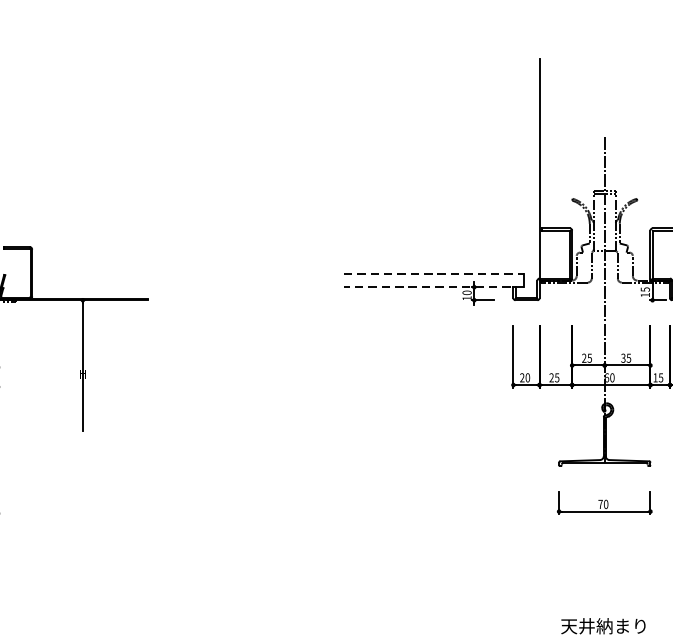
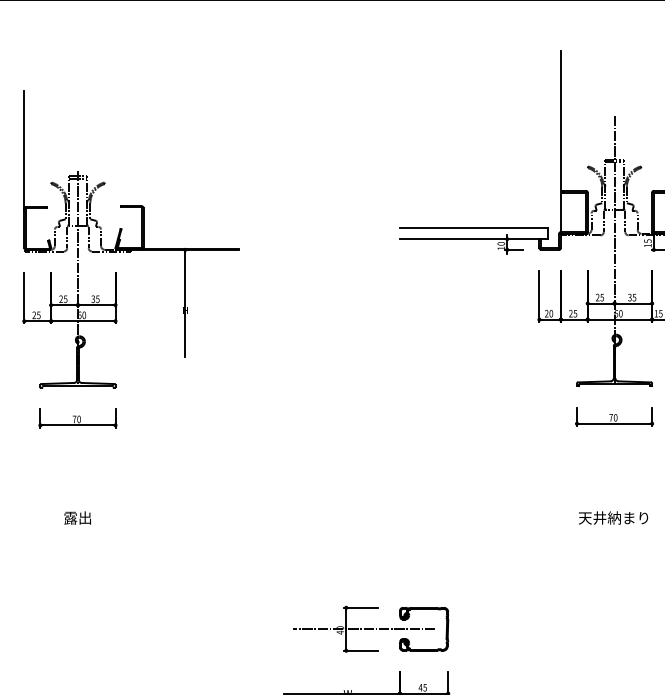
line: (434, 274) -> (474, 228), dashed -> solid
line: (433, 287) -> (473, 239), dashed -> solid

